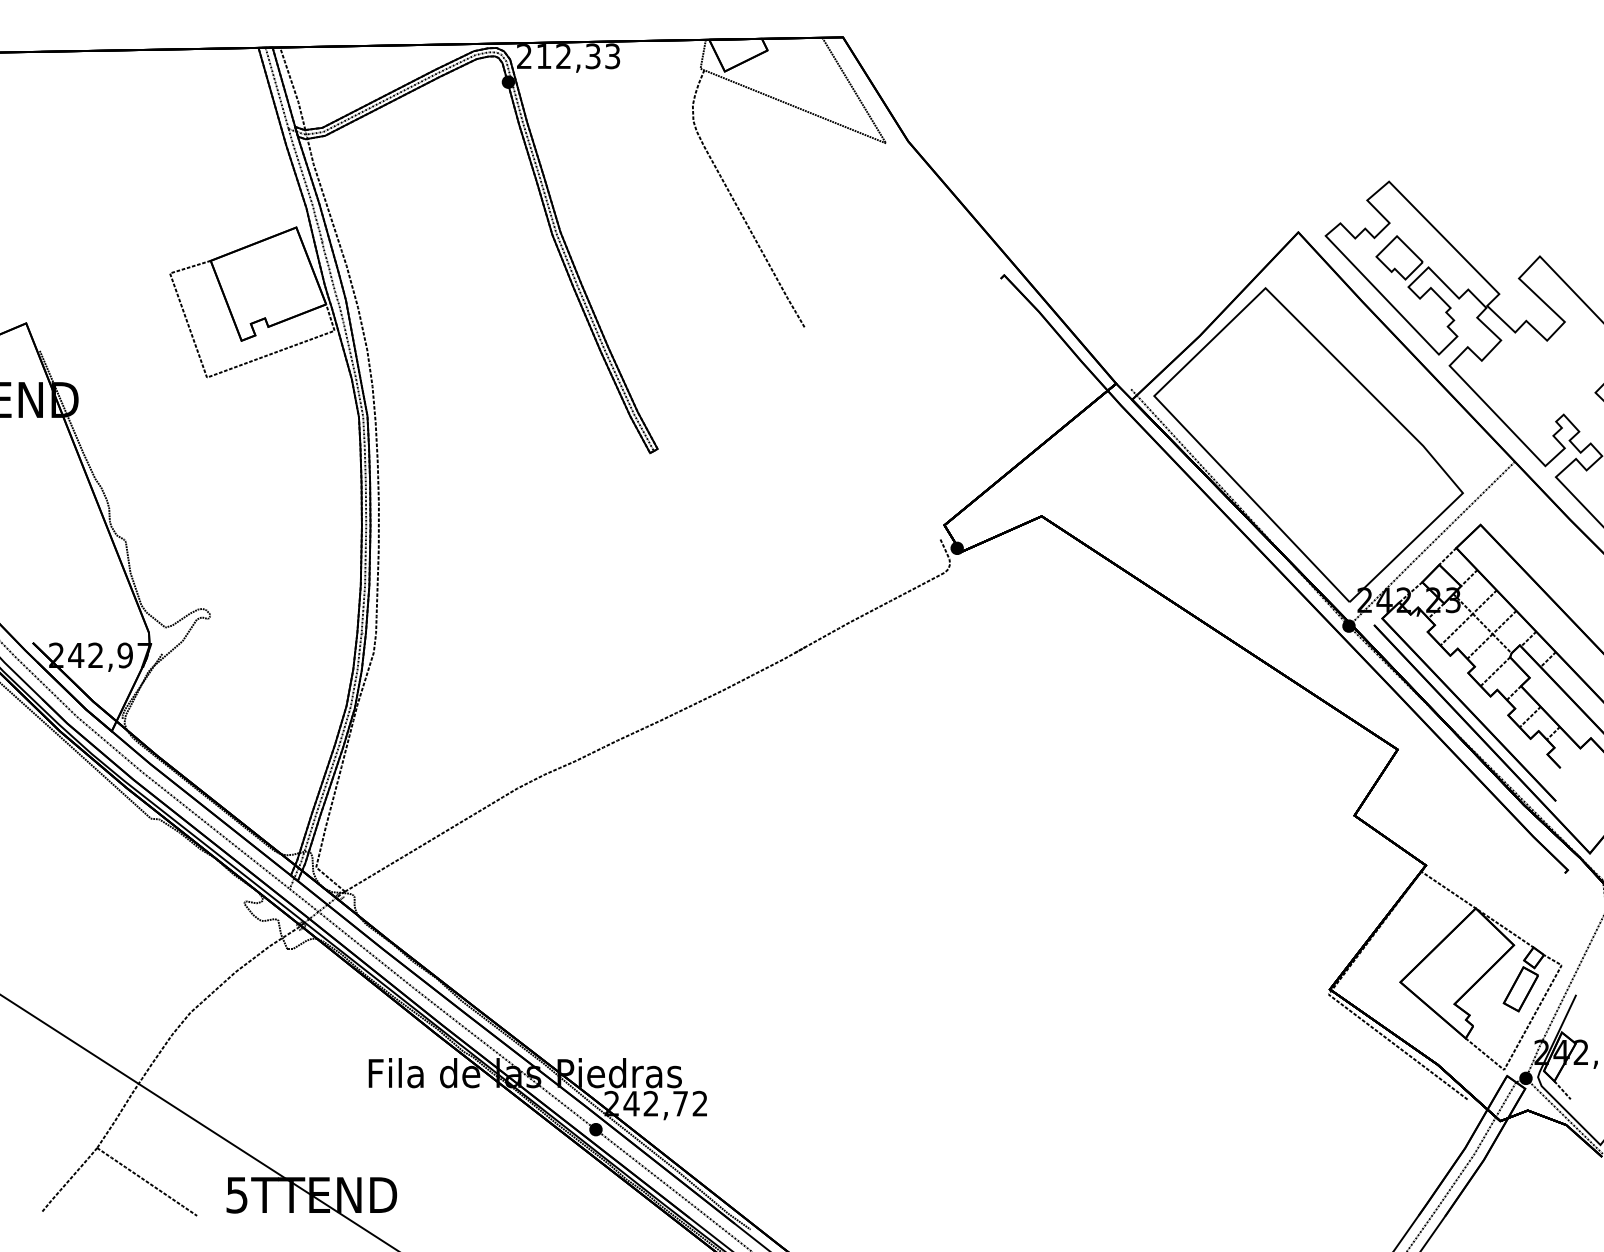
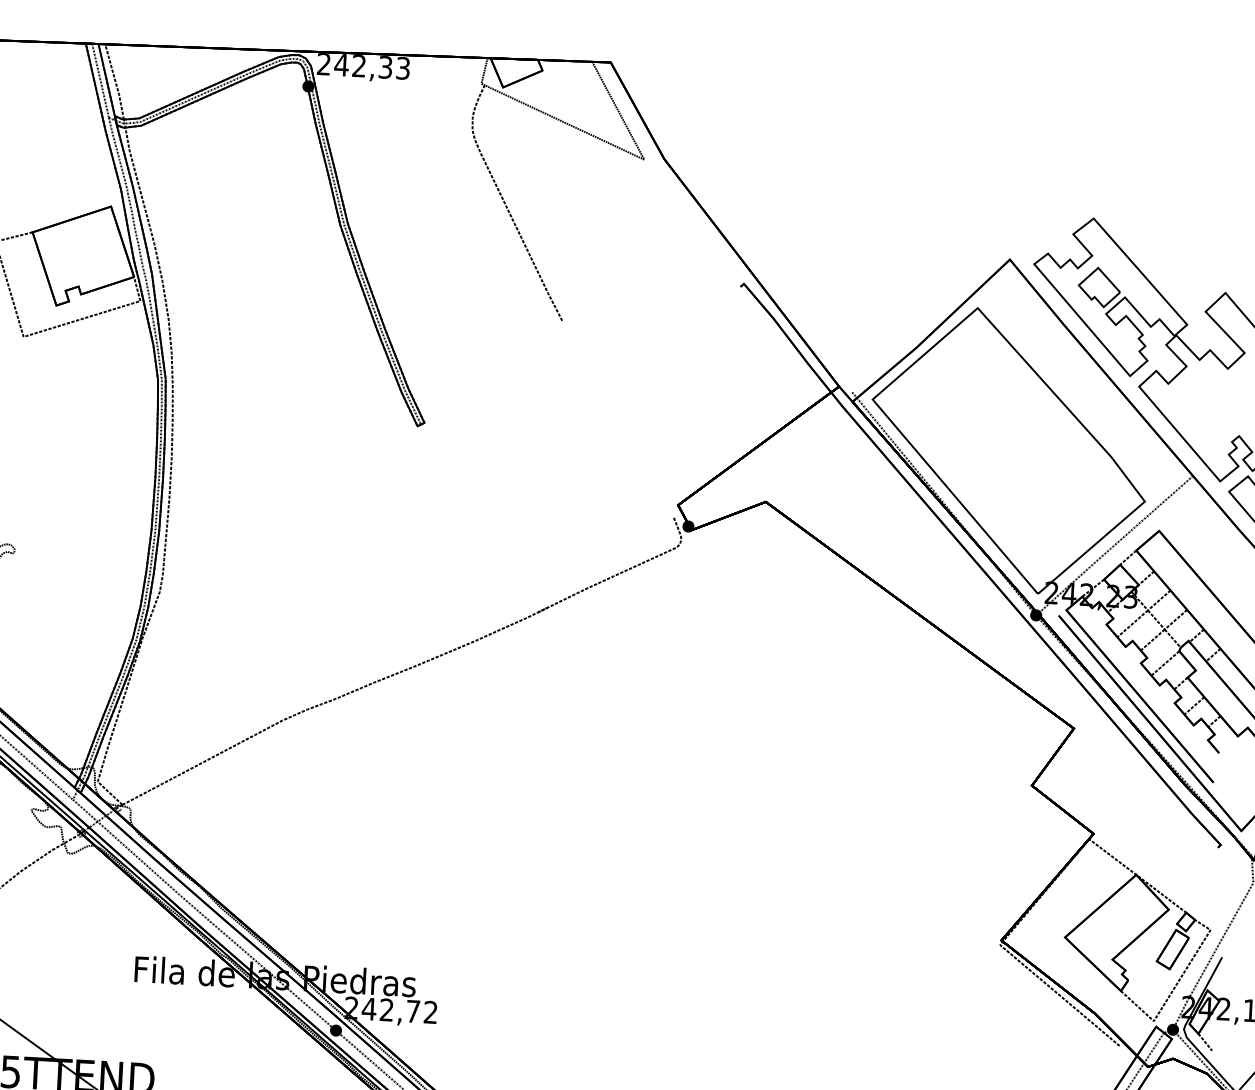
text: (543, 56) -> (341, 65), 212,33 -> 242,33

